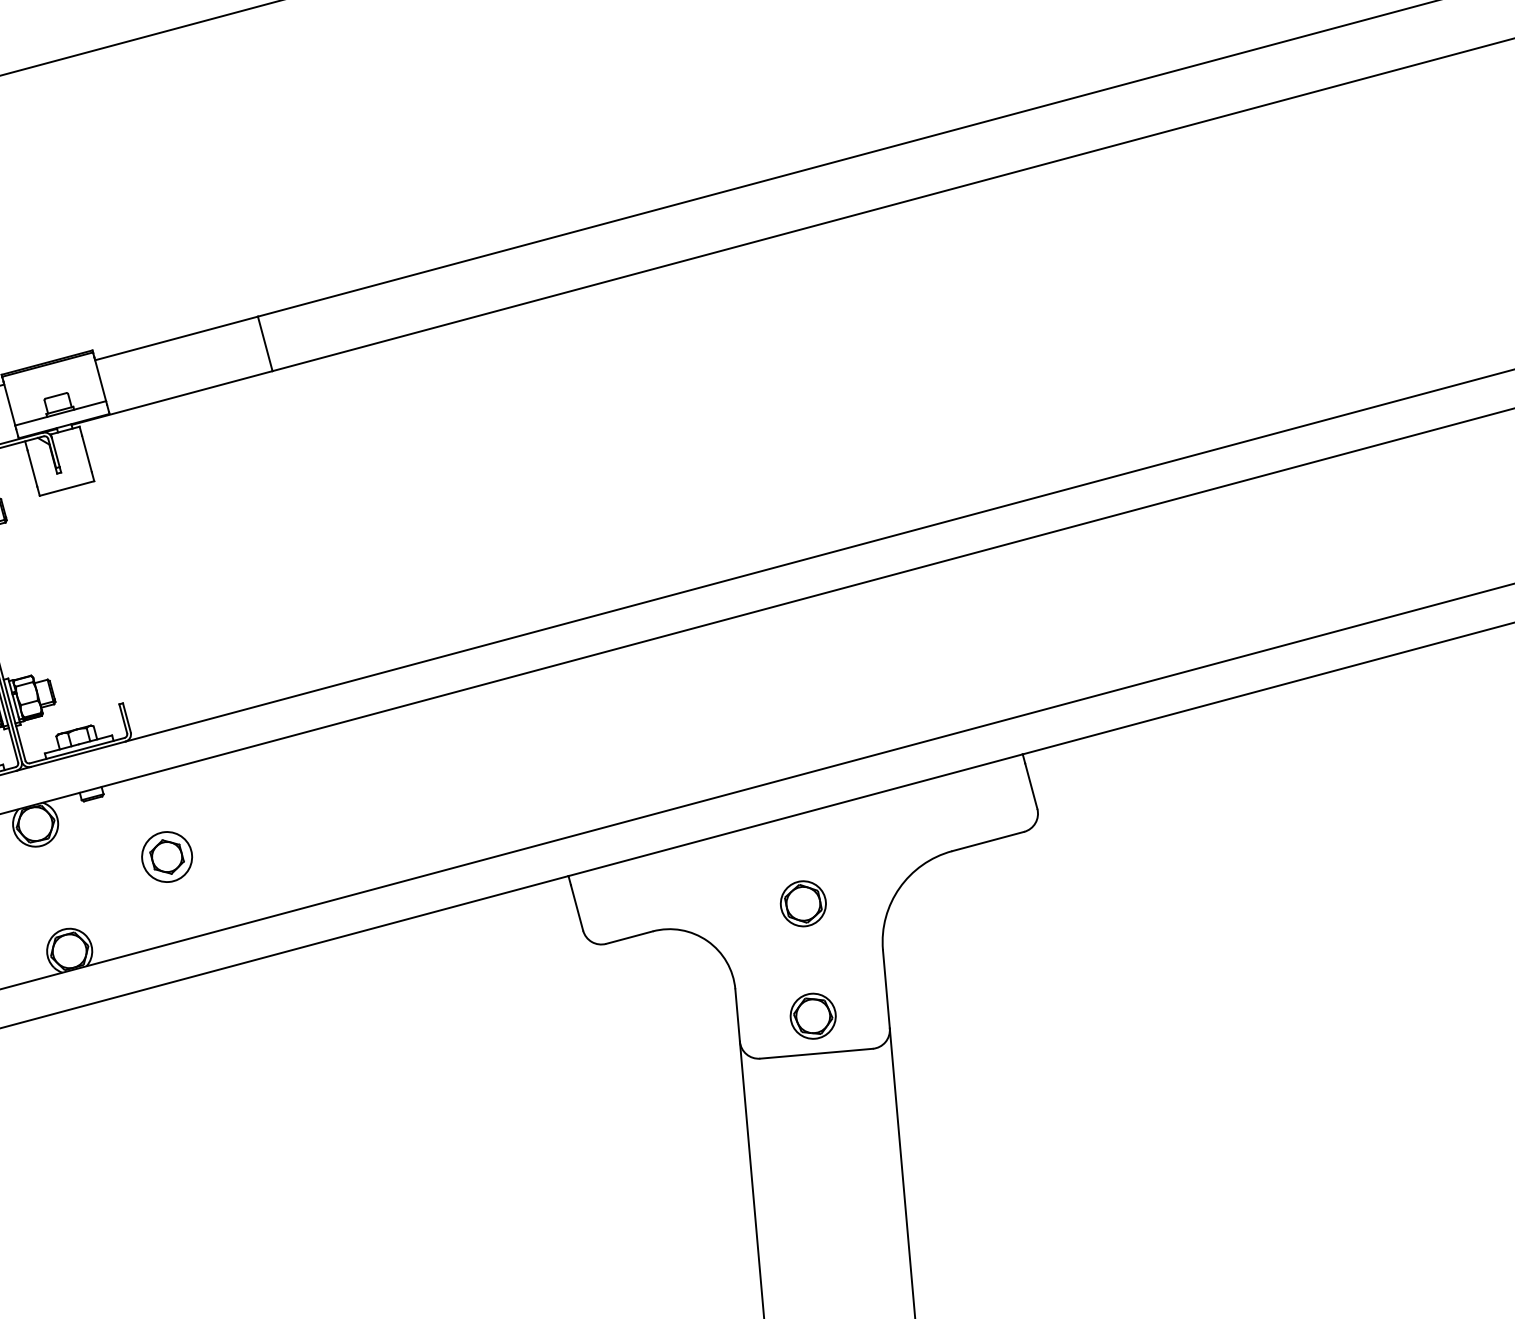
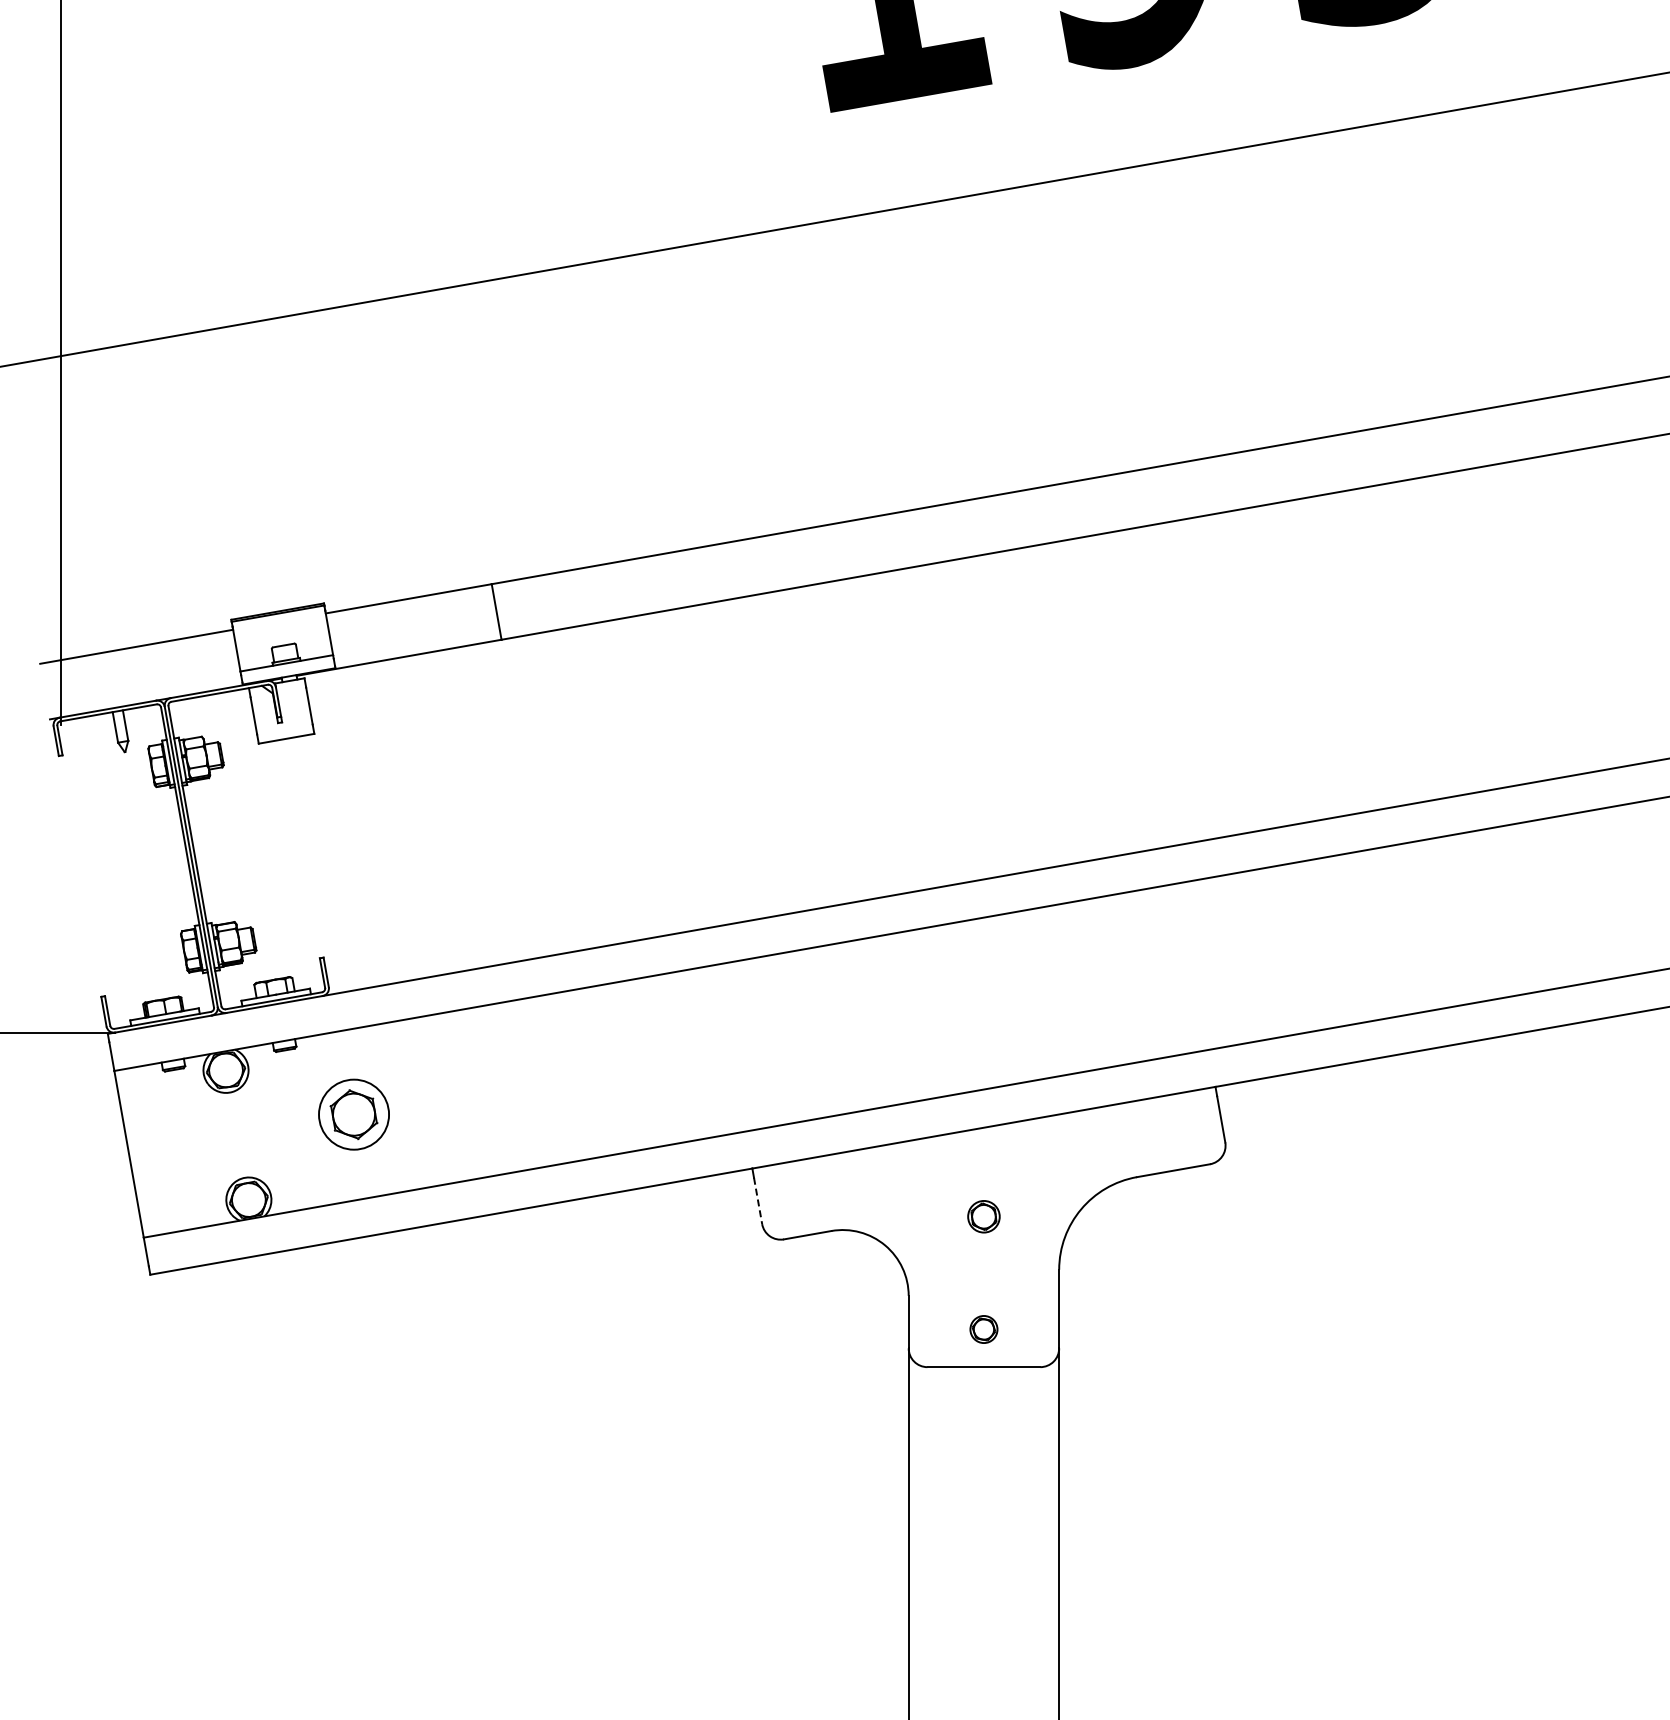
part: (167, 856) -> (354, 1114), size x1.4
part: (802, 903) -> (983, 1216), size x0.7
line: (577, 907) -> (758, 1200), solid -> dashed
part: (812, 1016) -> (983, 1329), size x0.6

